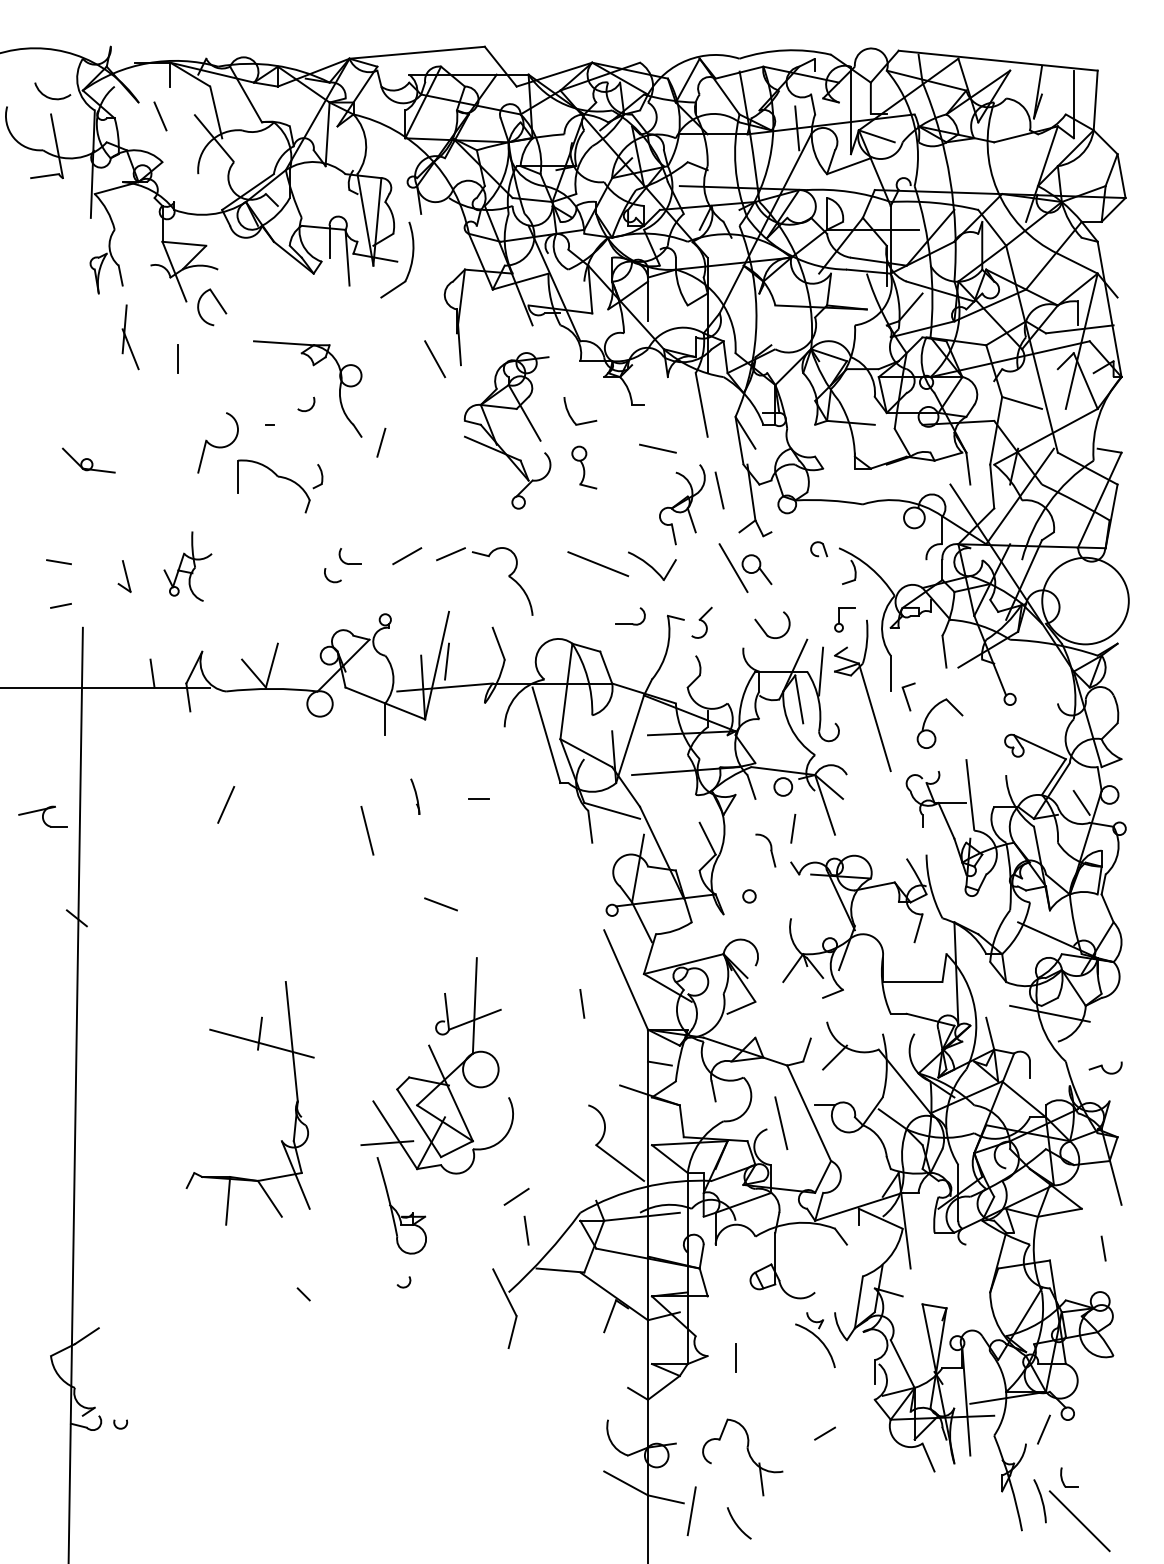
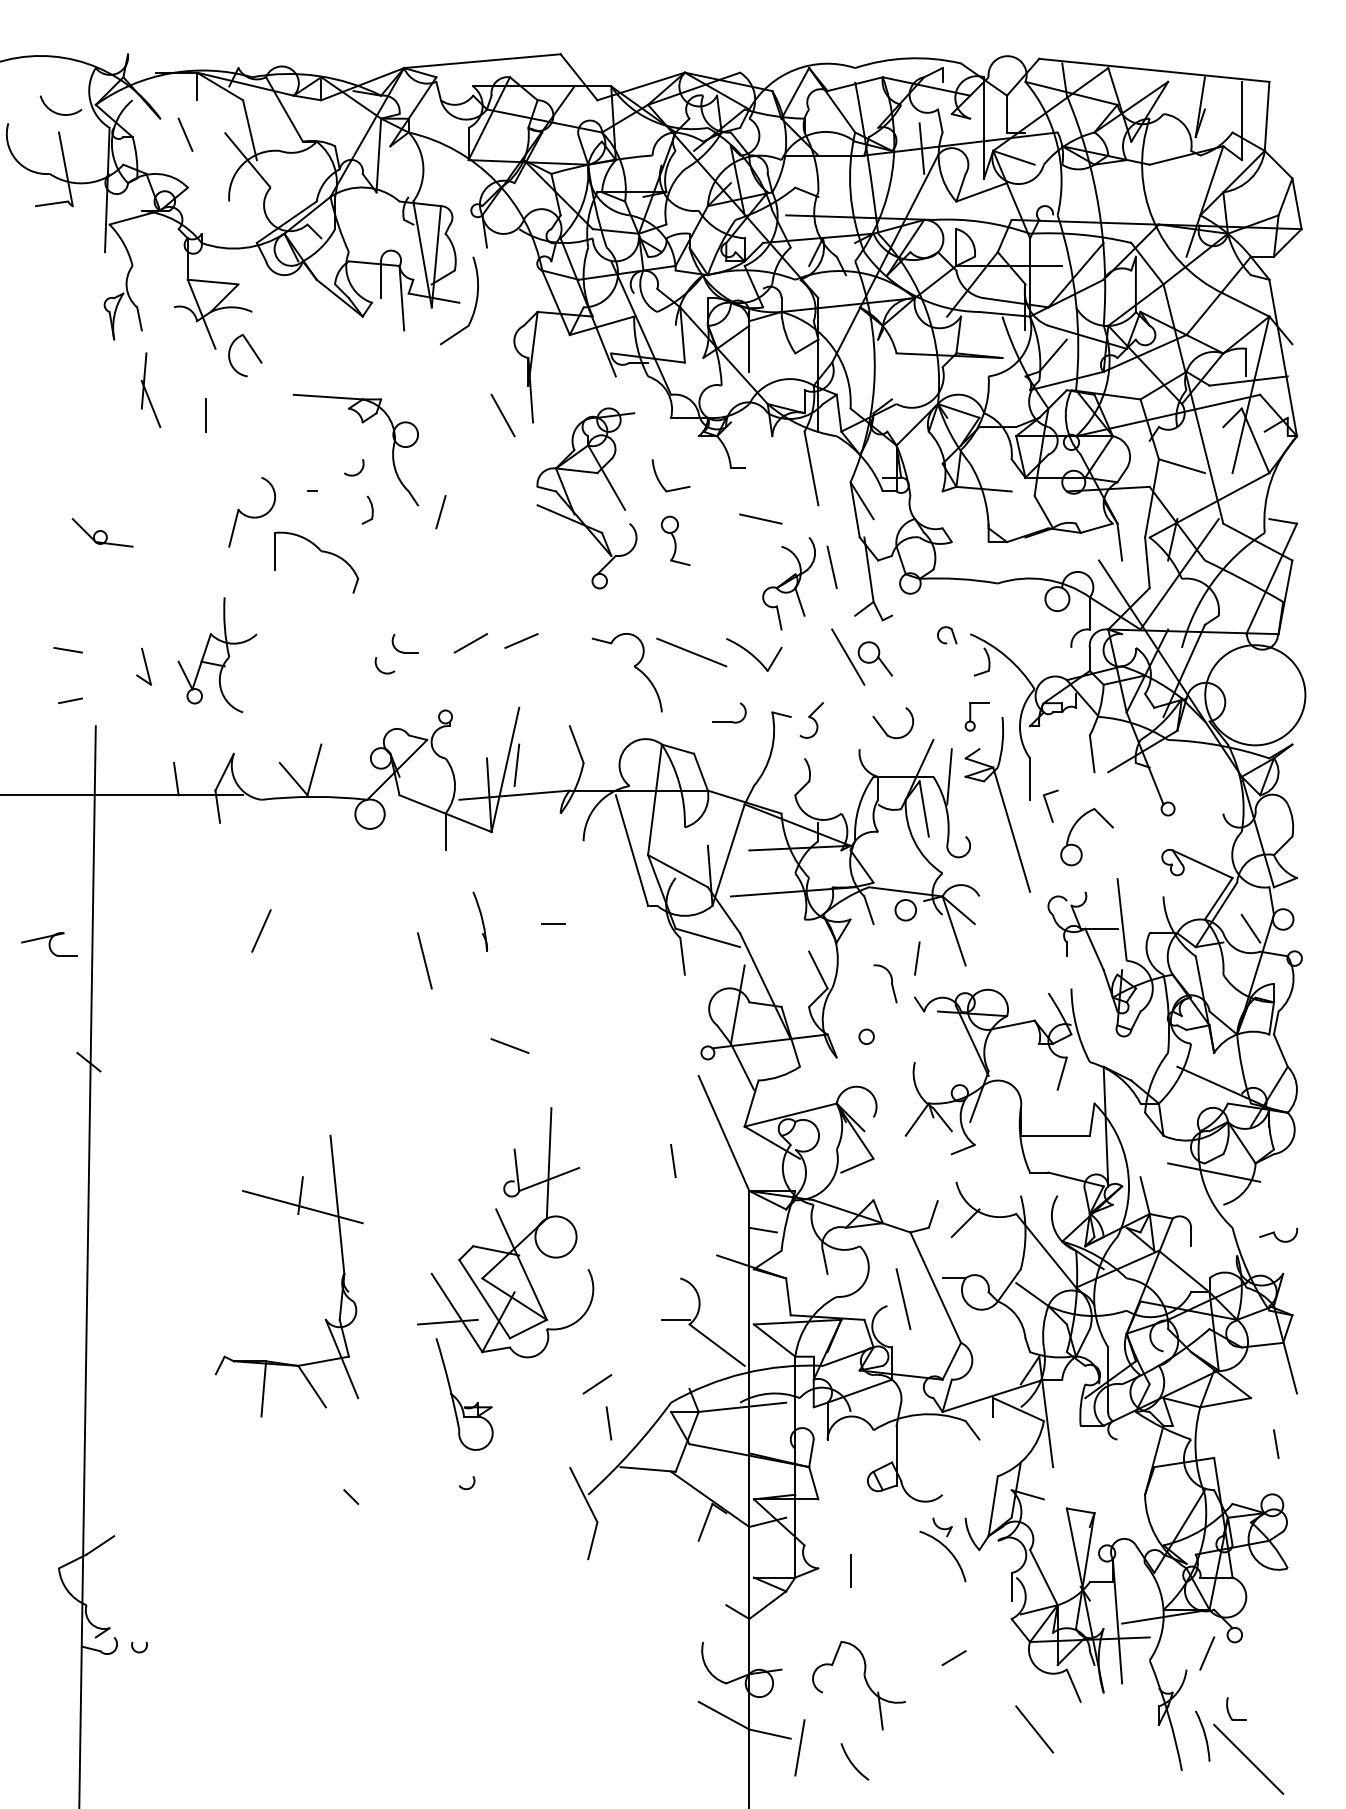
part: (317, 475) -> (367, 509), moved
part: (188, 566) -> (217, 655), size x1.43
part: (508, 577) -> (634, 667), moved
part: (414, 796) -> (479, 921), size x1.43
line: (584, 1140) -> (675, 1319), added
line: (894, 1495) -> (1034, 1729), added

